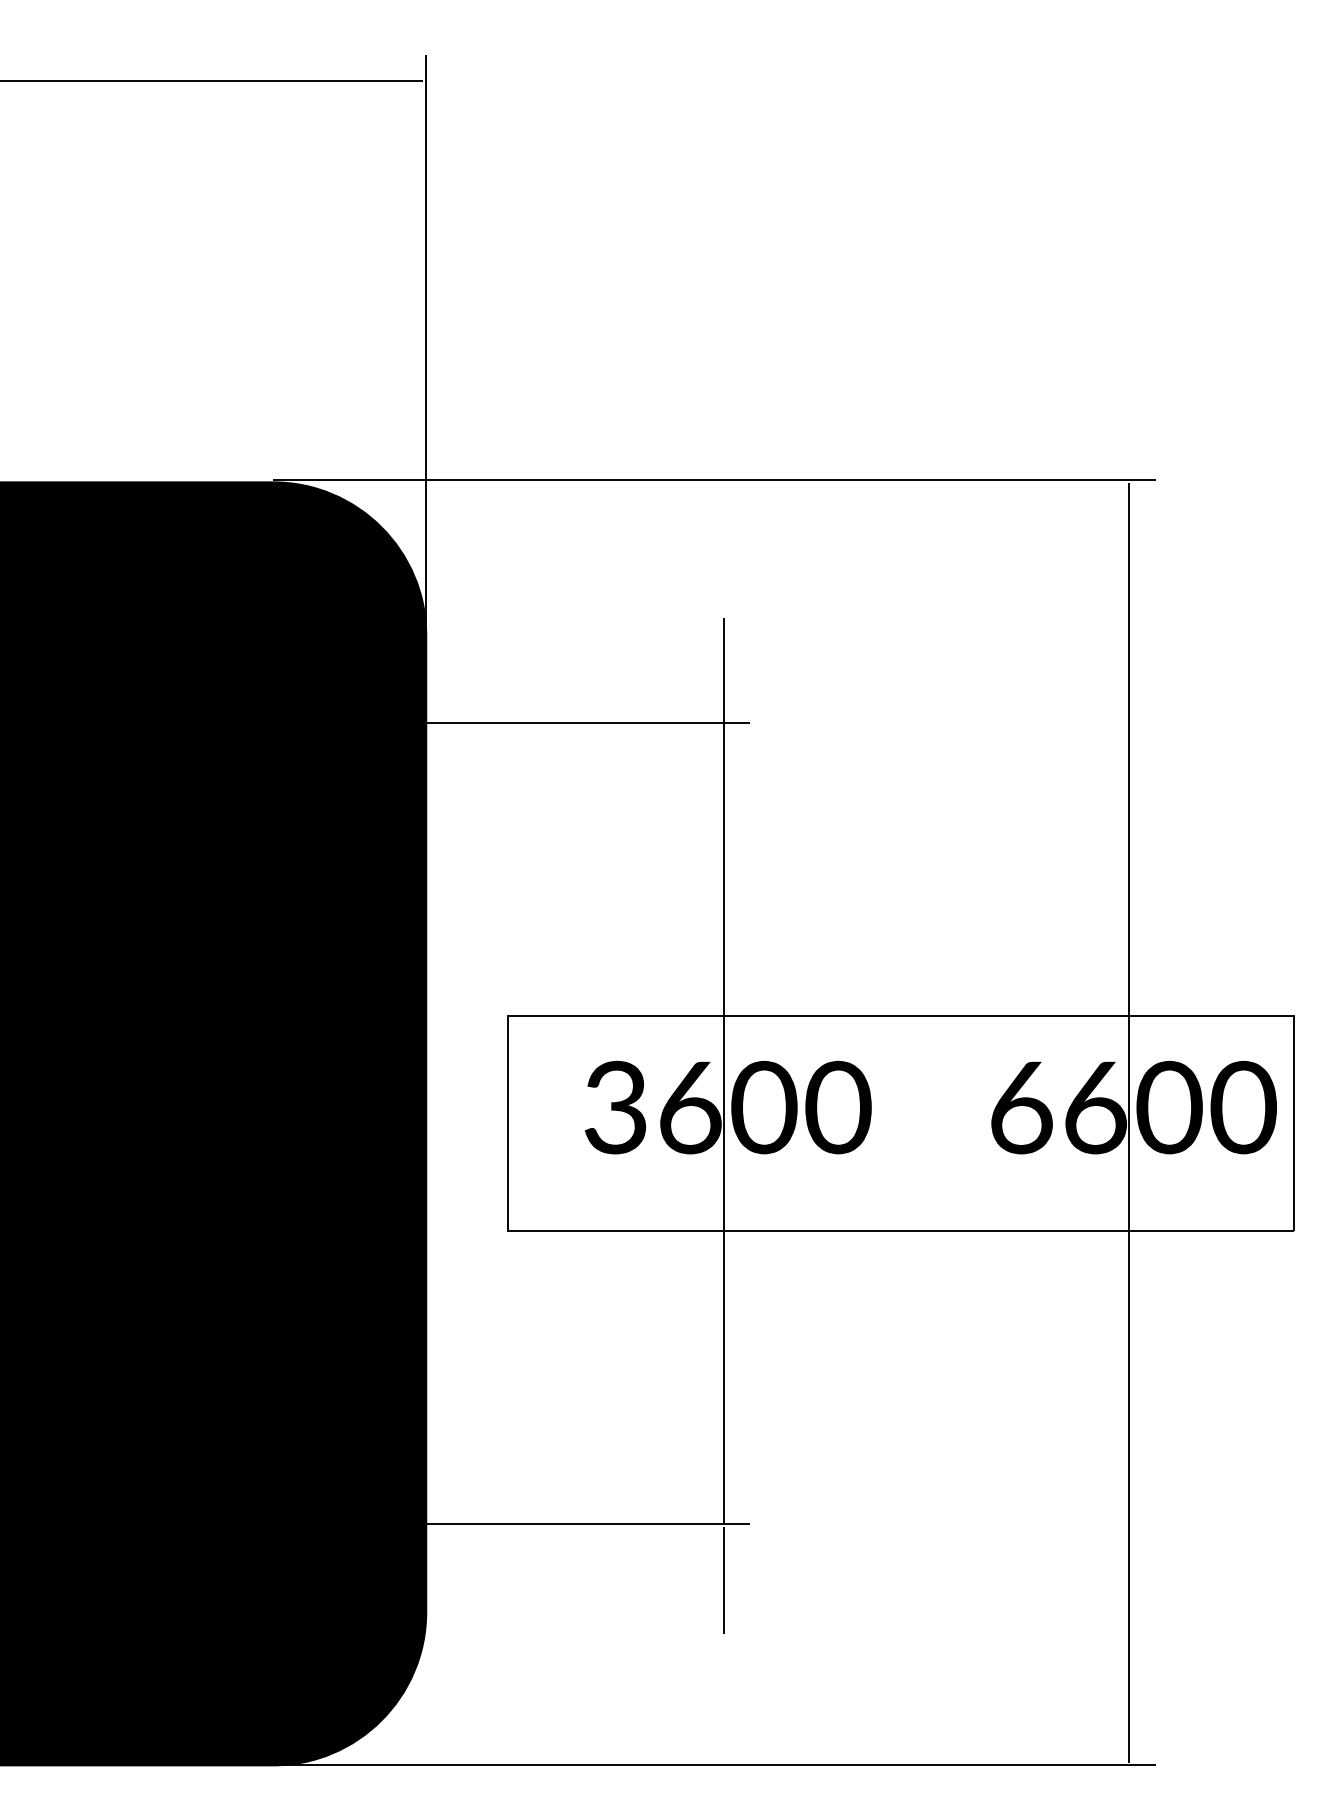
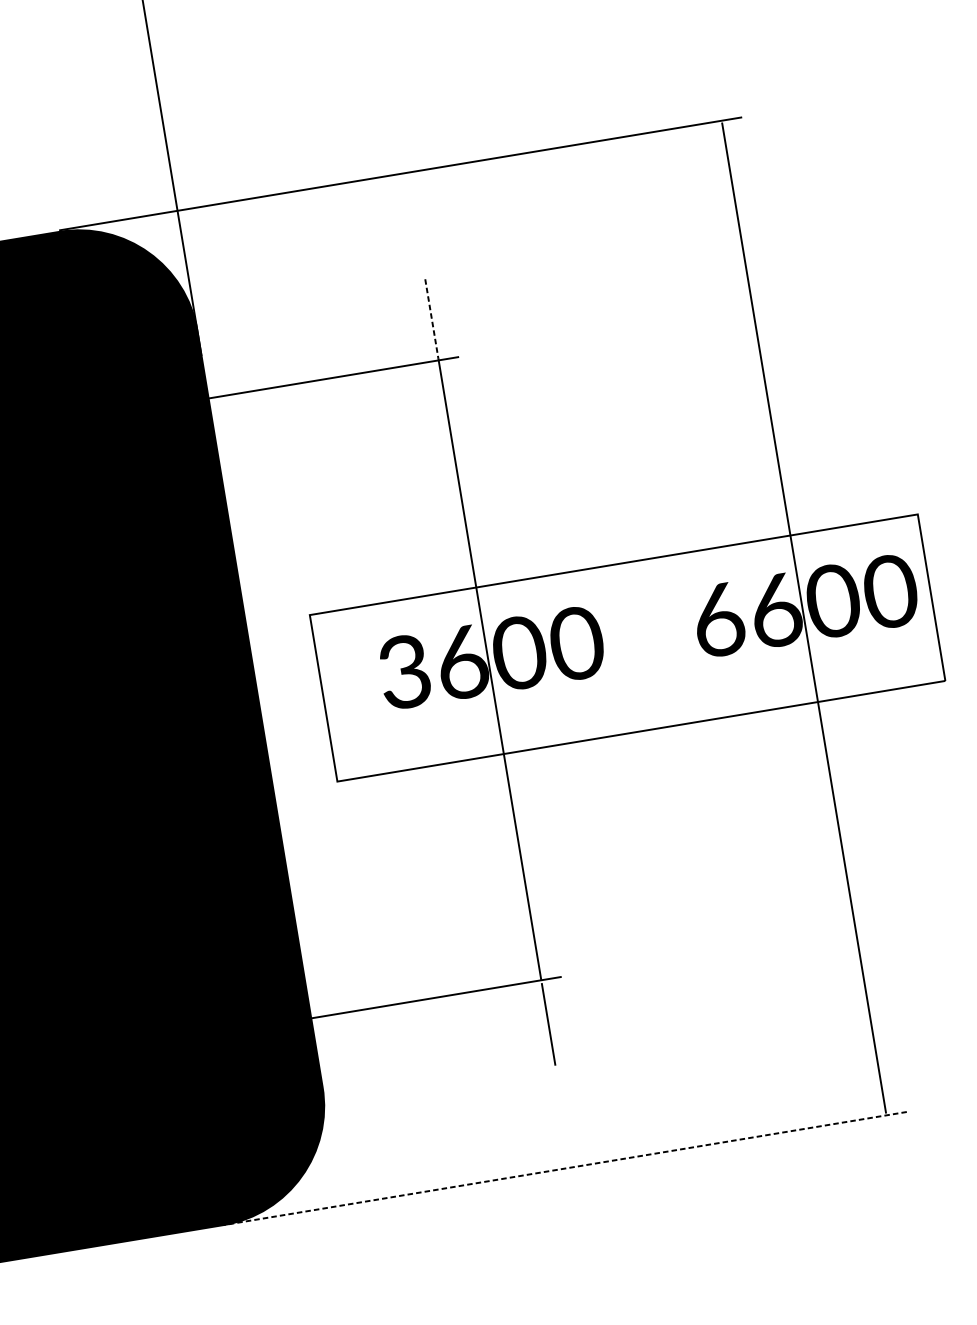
line: (723, 669) -> (431, 319), solid -> dashed
line: (714, 1765) -> (565, 1168), solid -> dashed

